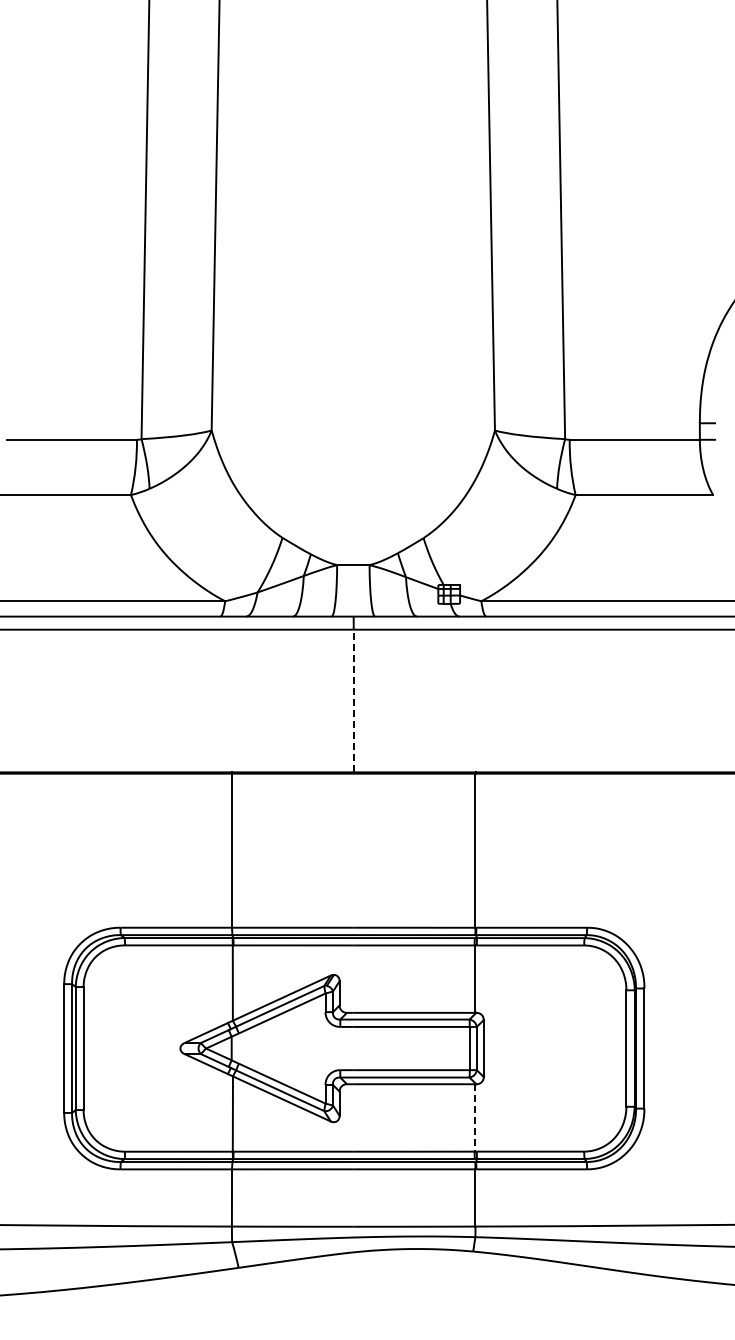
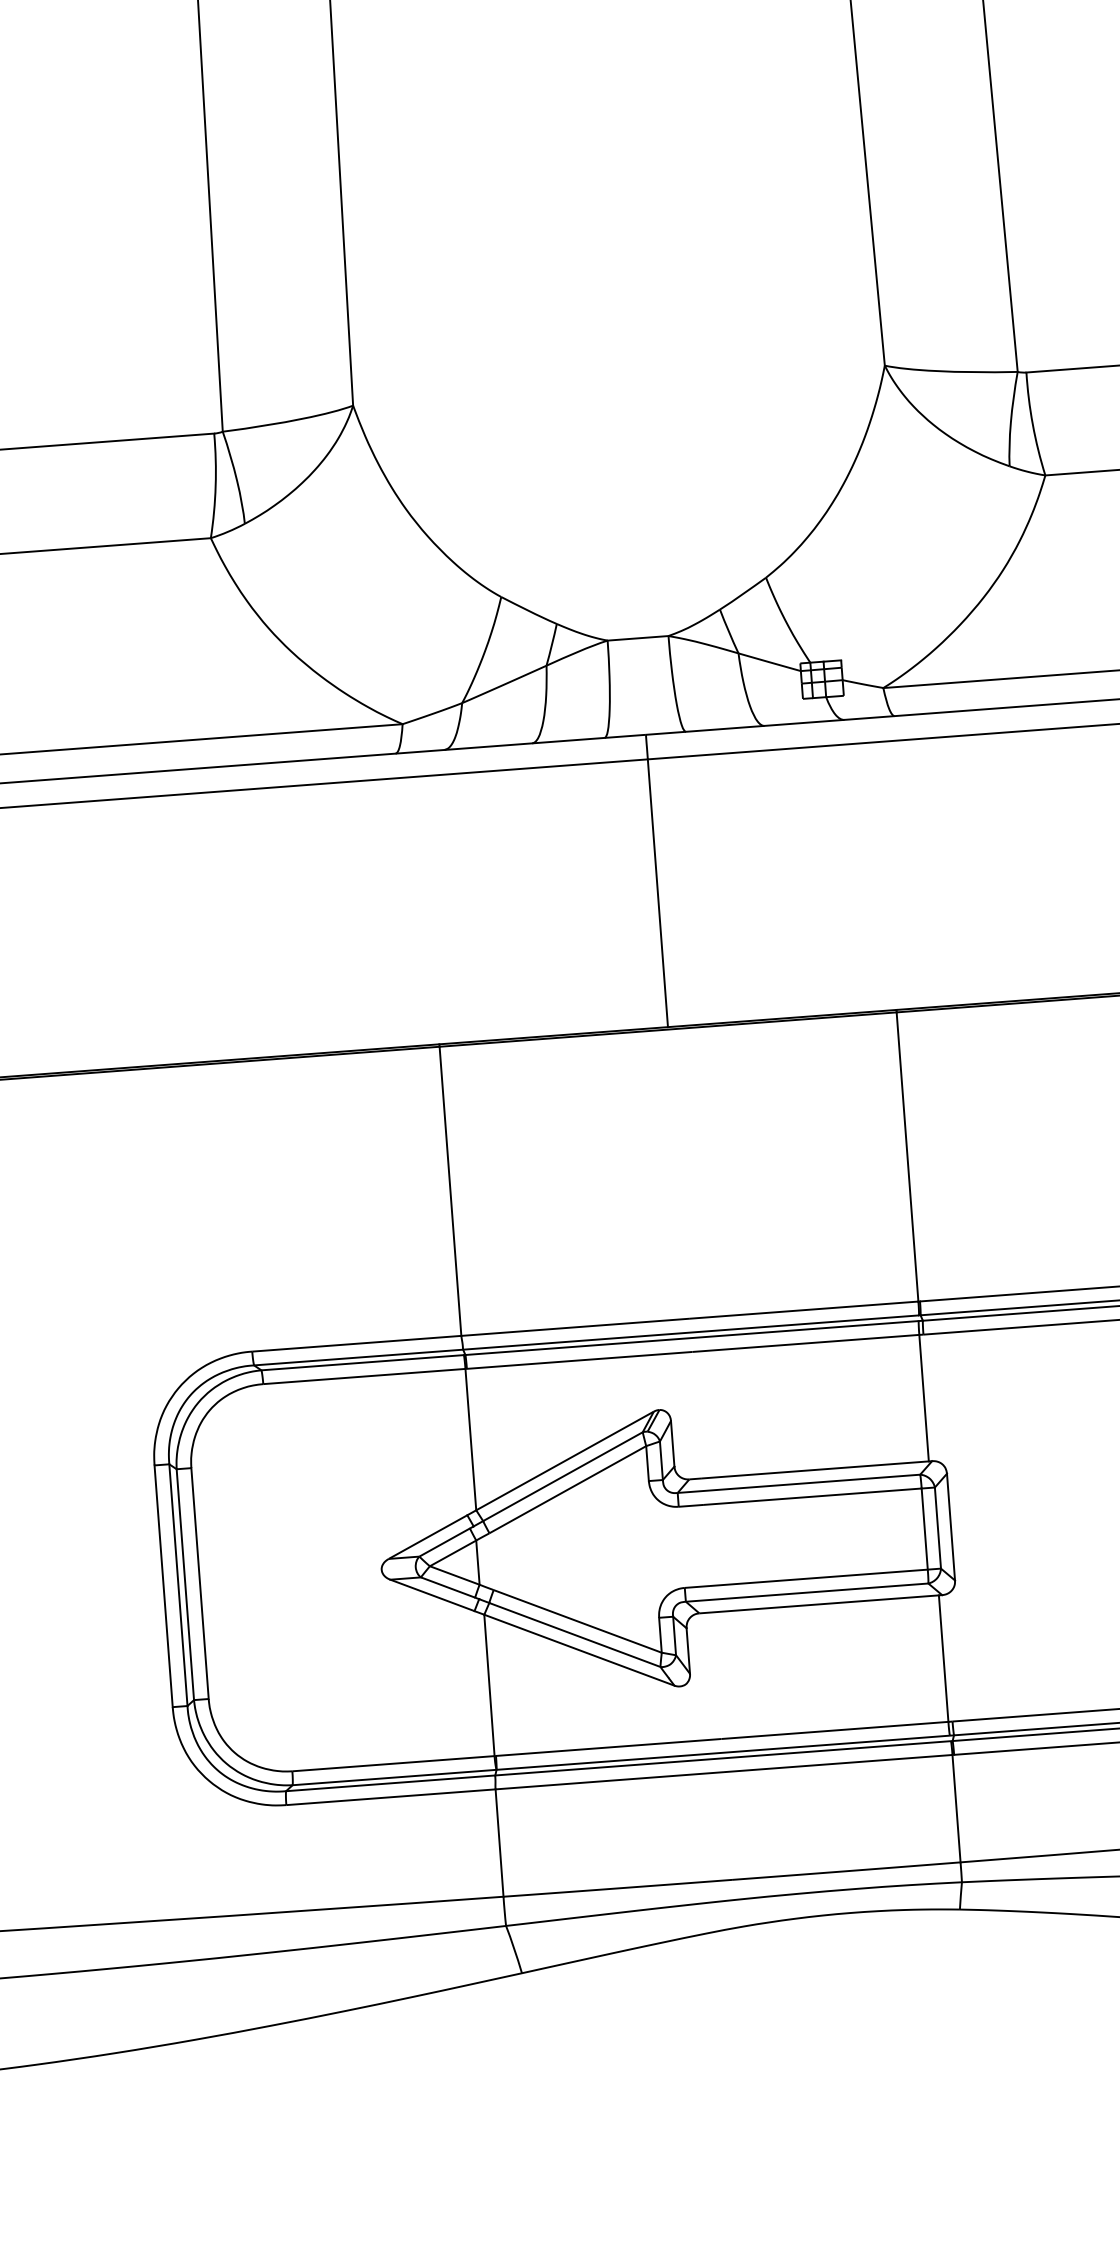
line: (353, 700) -> (657, 892), dashed -> solid
line: (474, 1117) -> (943, 1657), dashed -> solid

